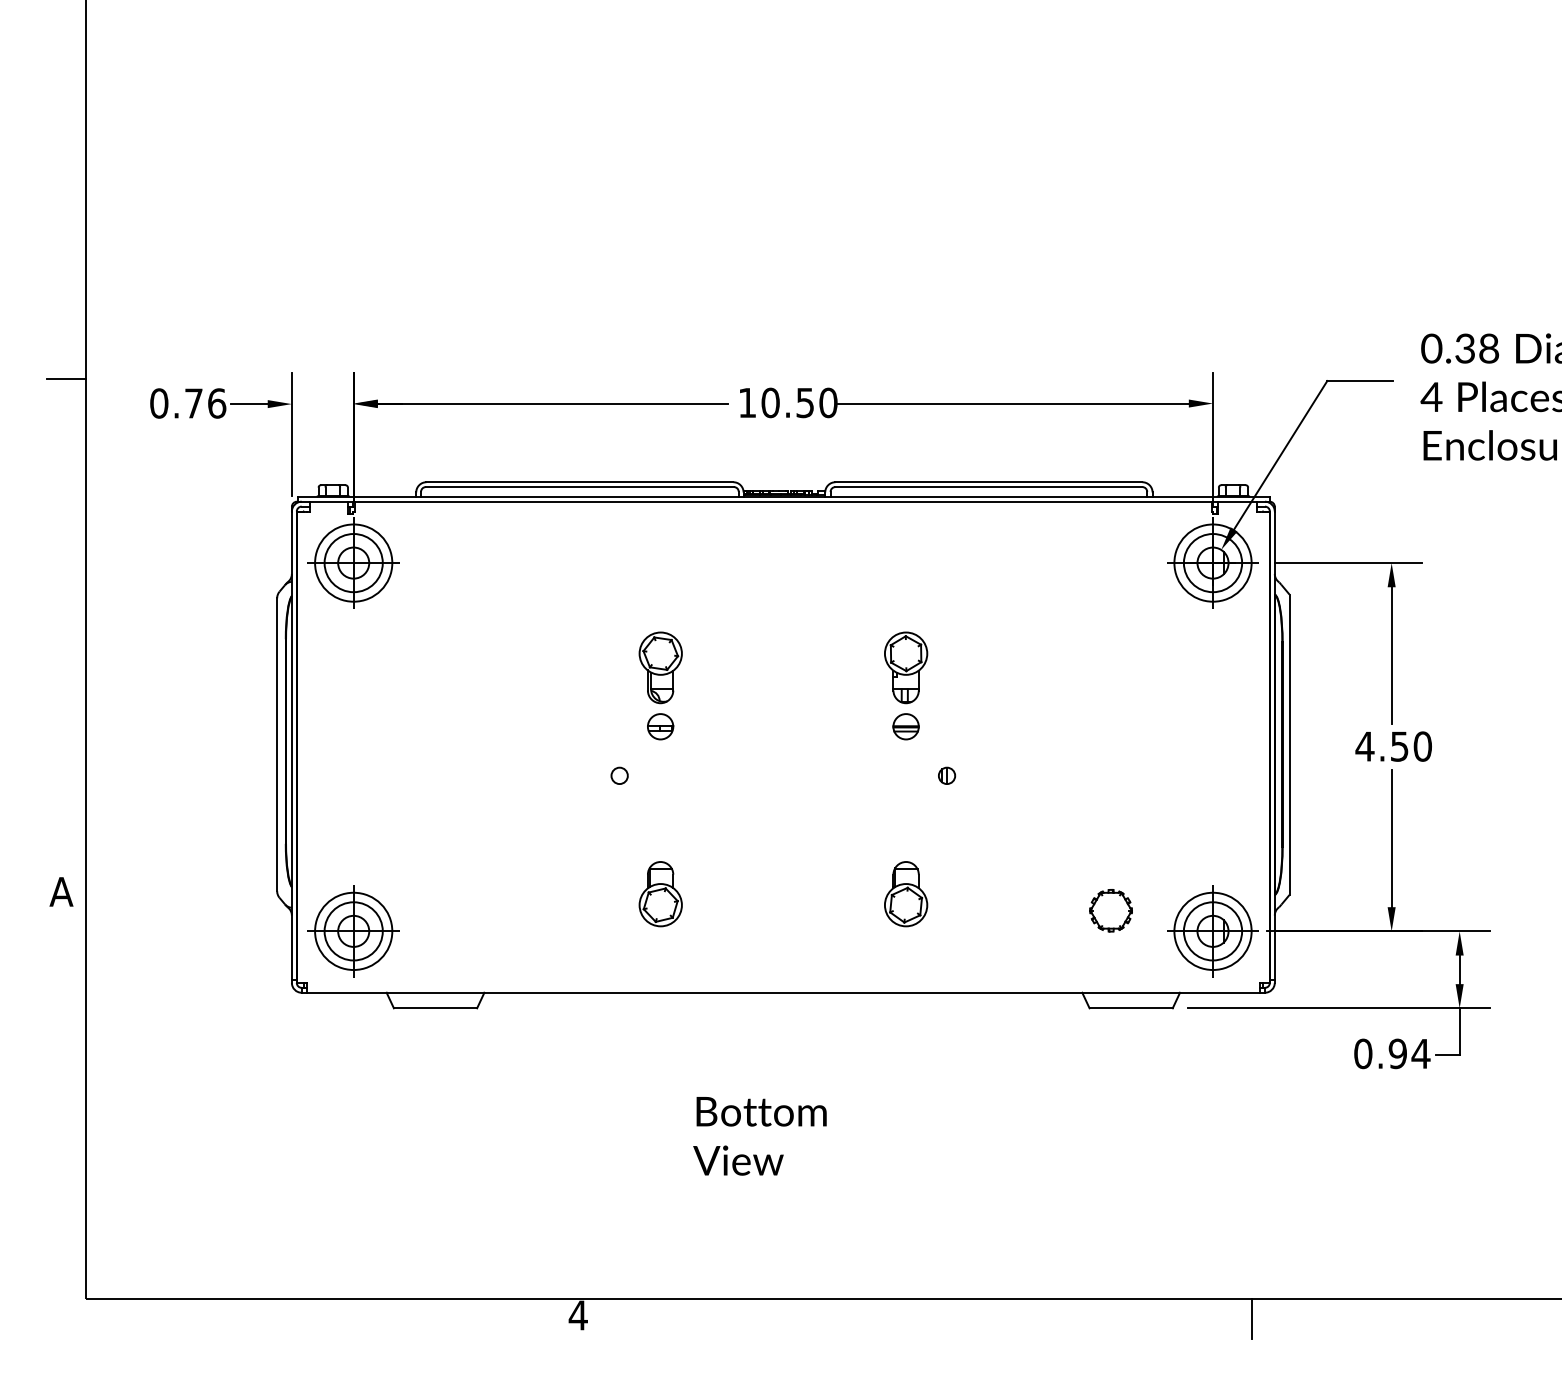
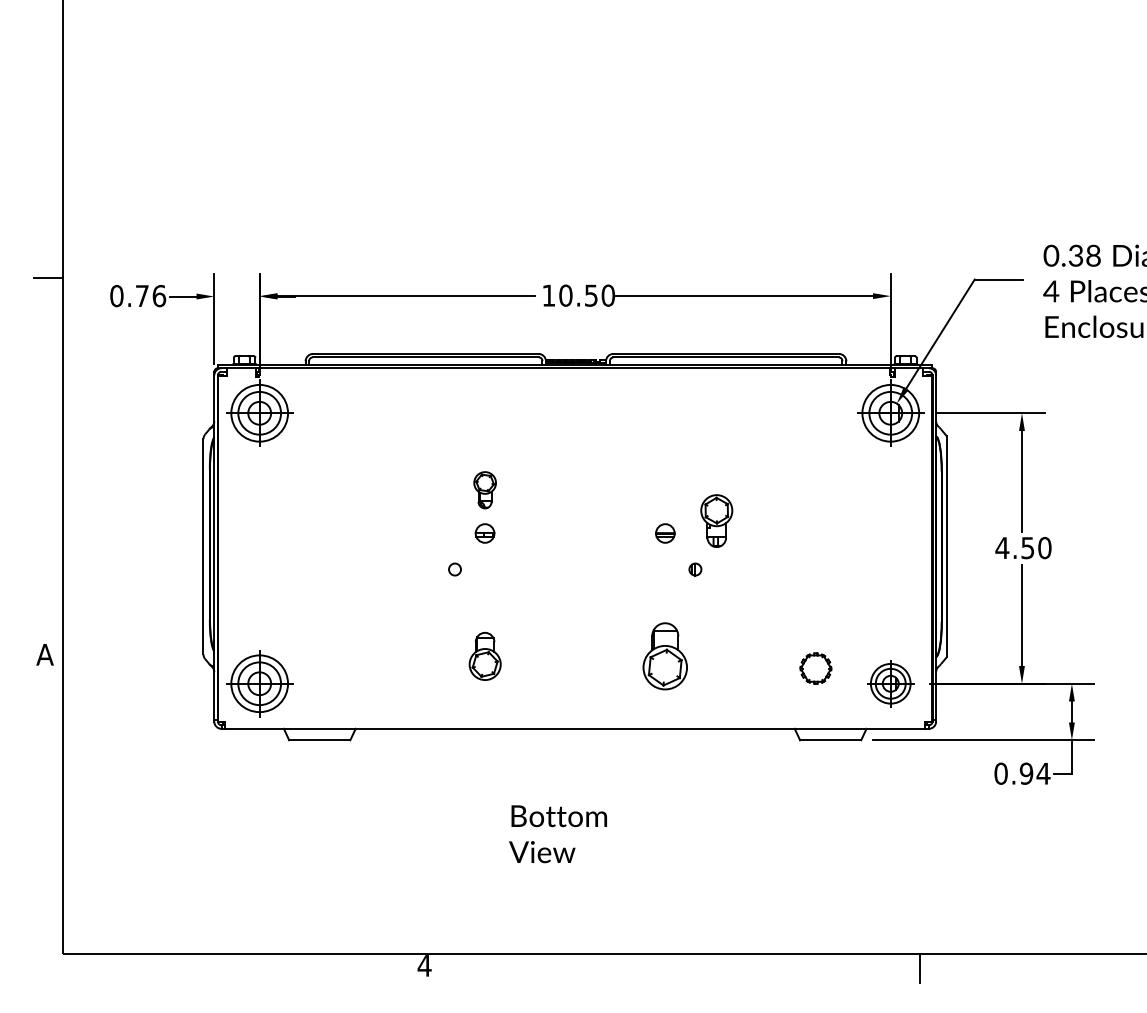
part: (660, 667) -> (485, 489), size x0.7
part: (906, 667) -> (717, 520), moved
part: (906, 894) -> (665, 656), size x1.4
part: (1212, 931) -> (890, 683), size x0.7

